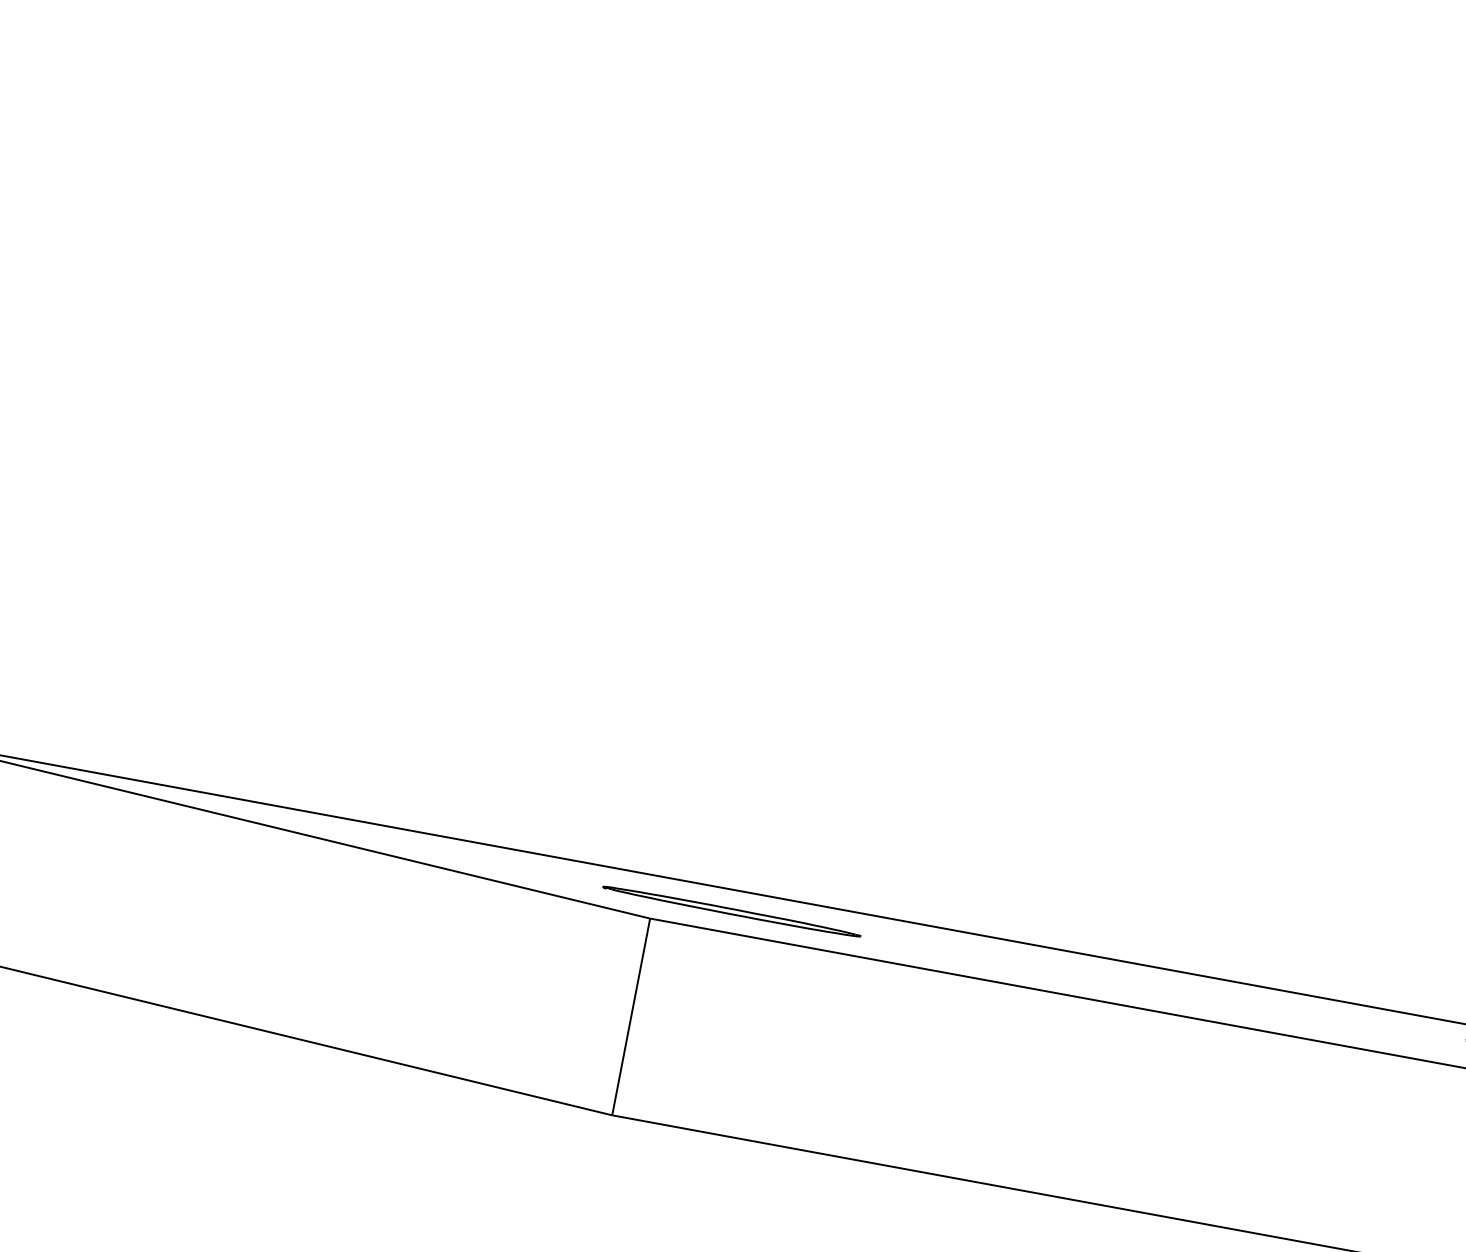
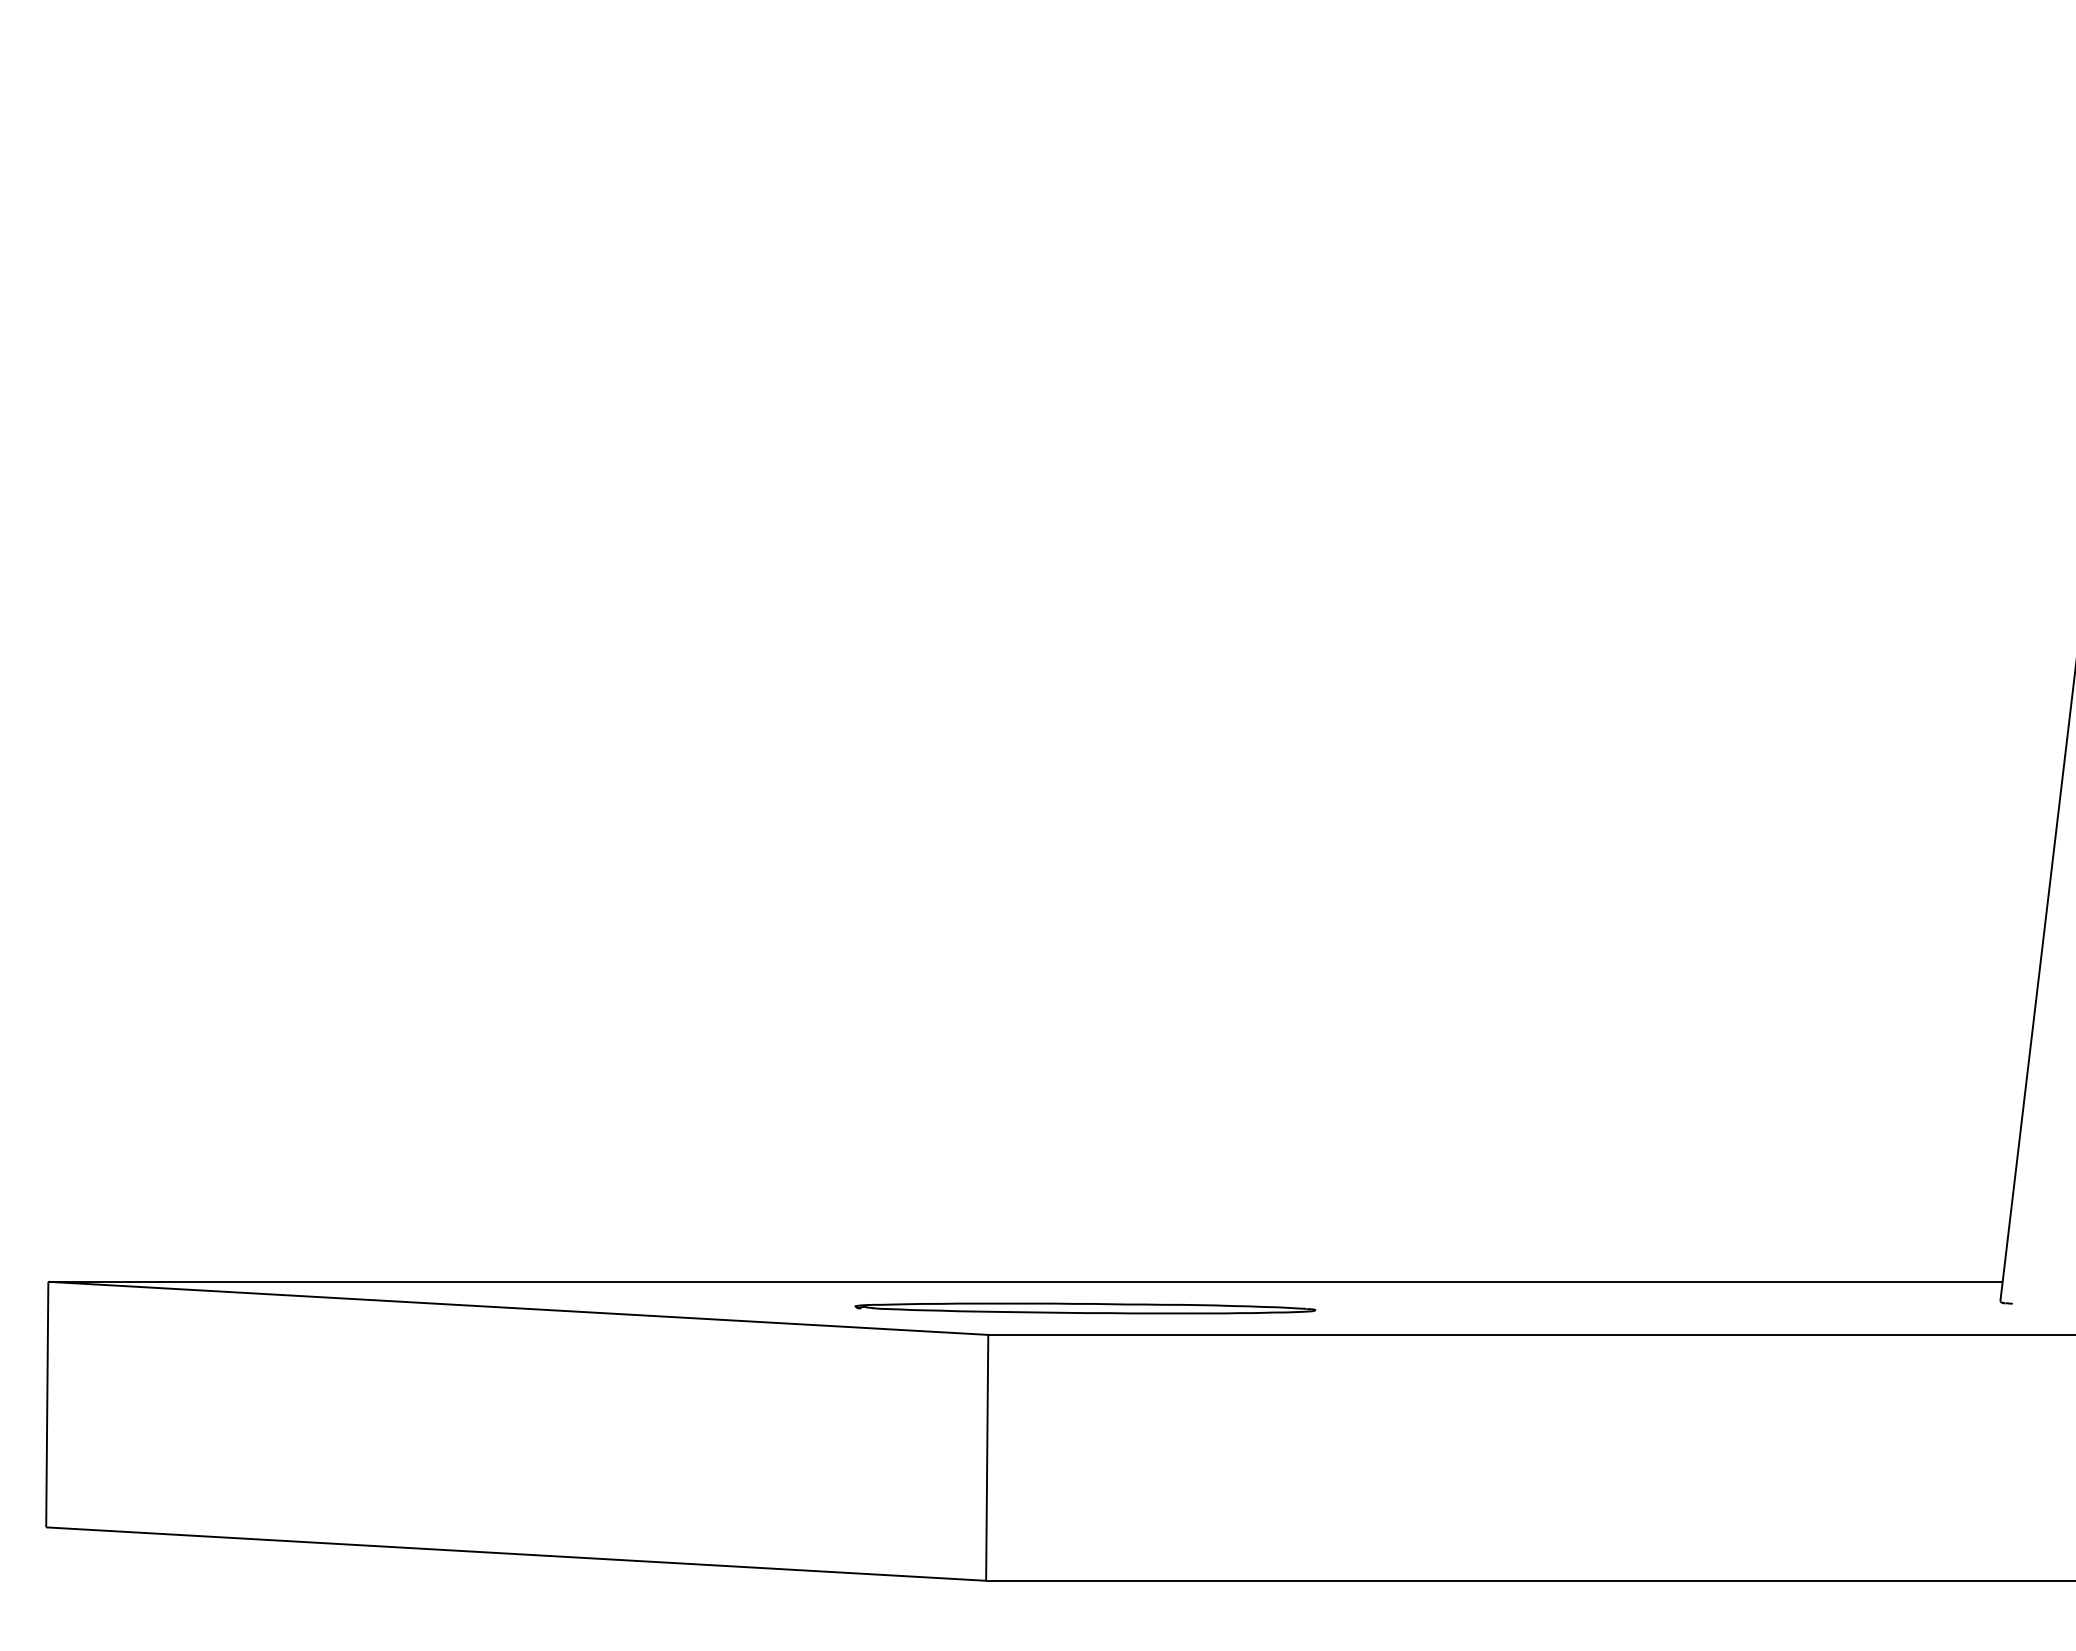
part: (731, 911) -> (1085, 1308), size x1.43

